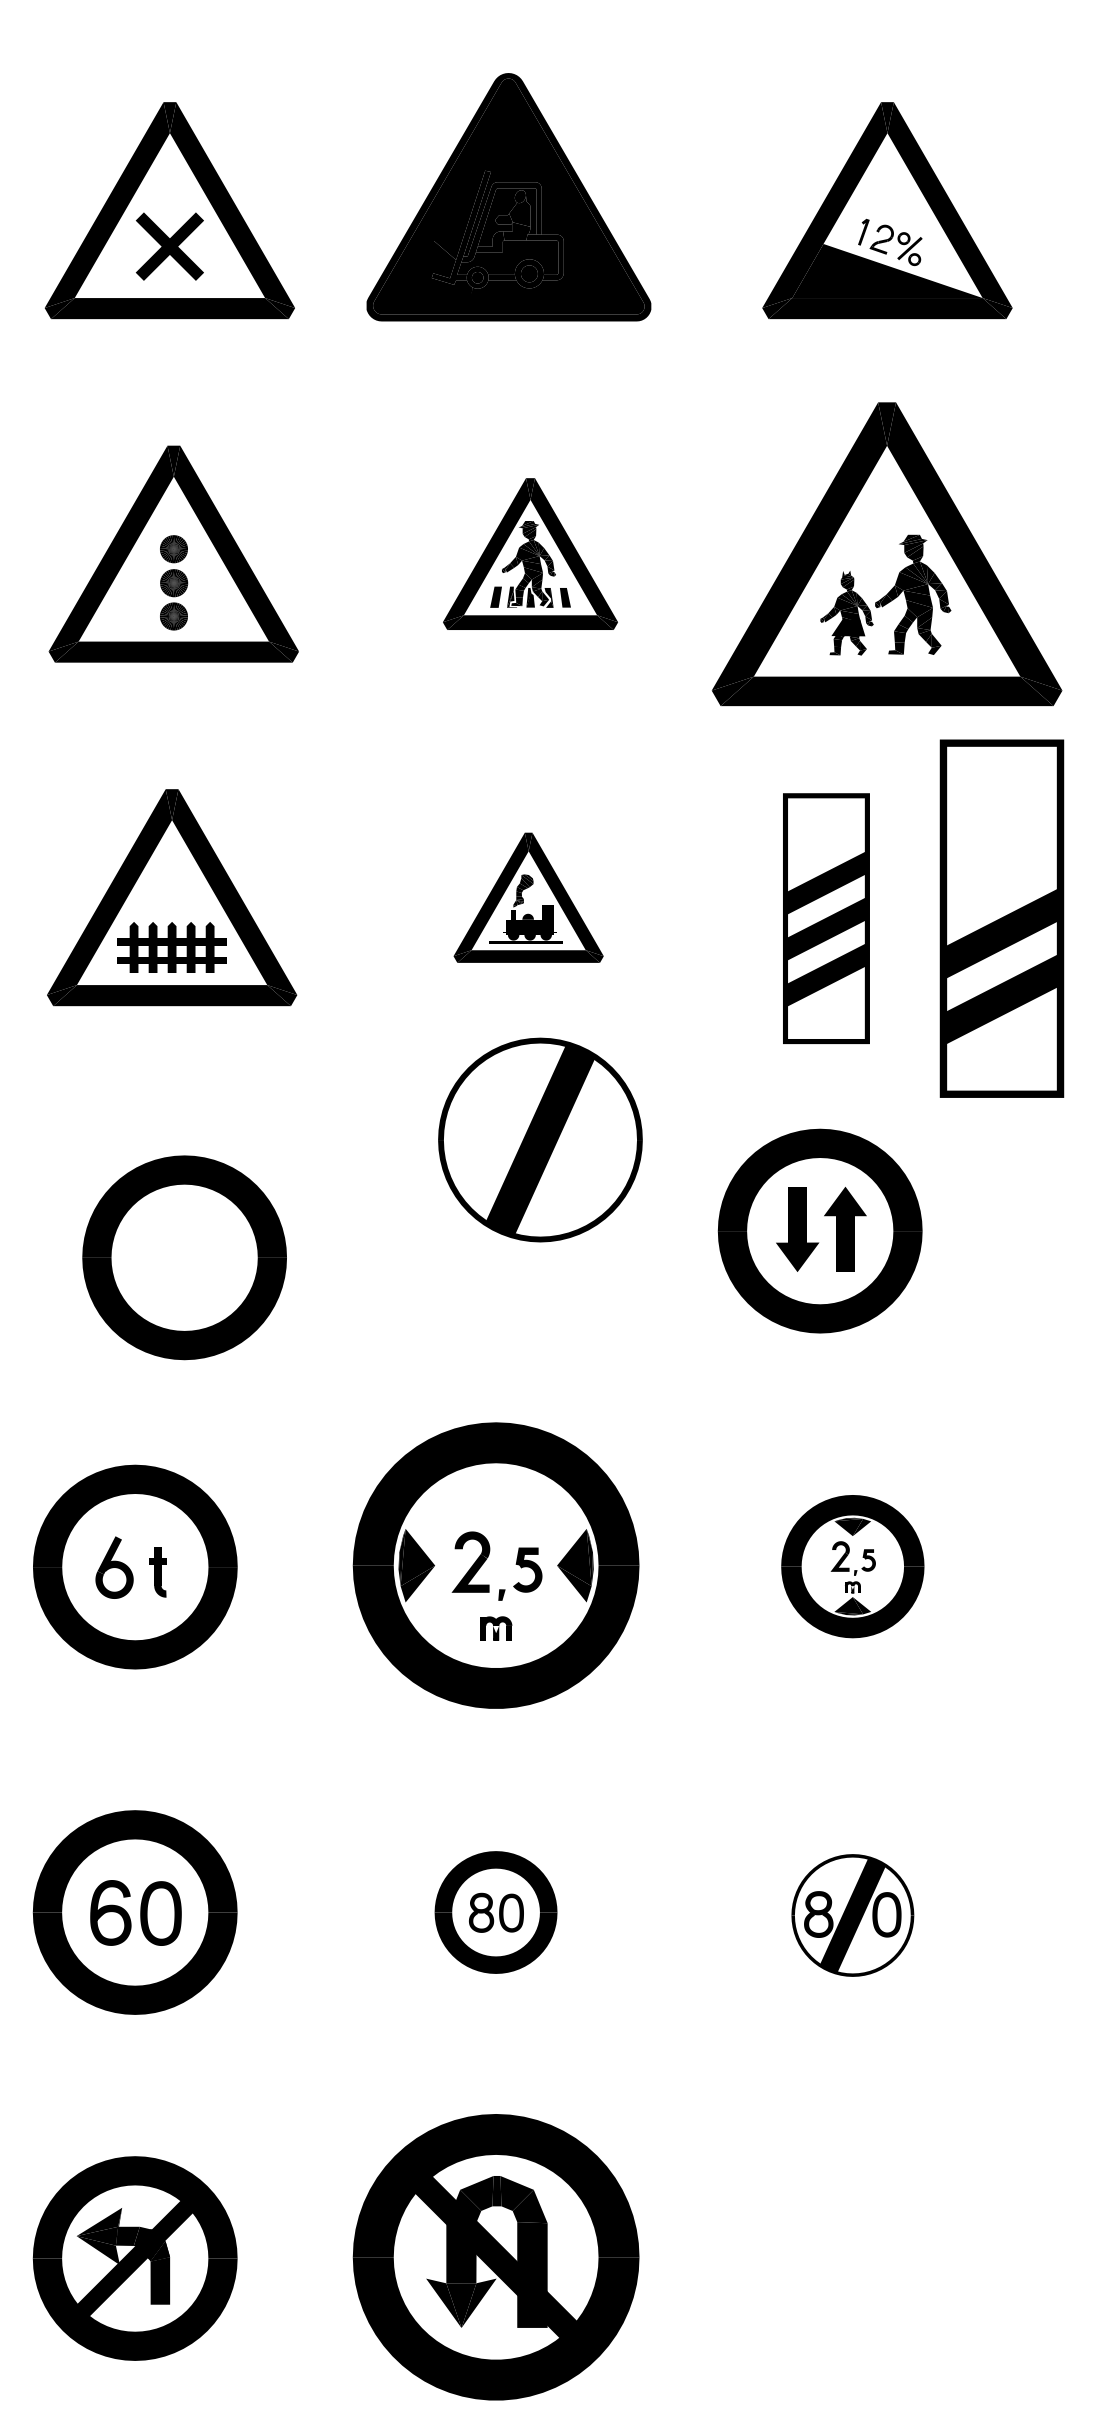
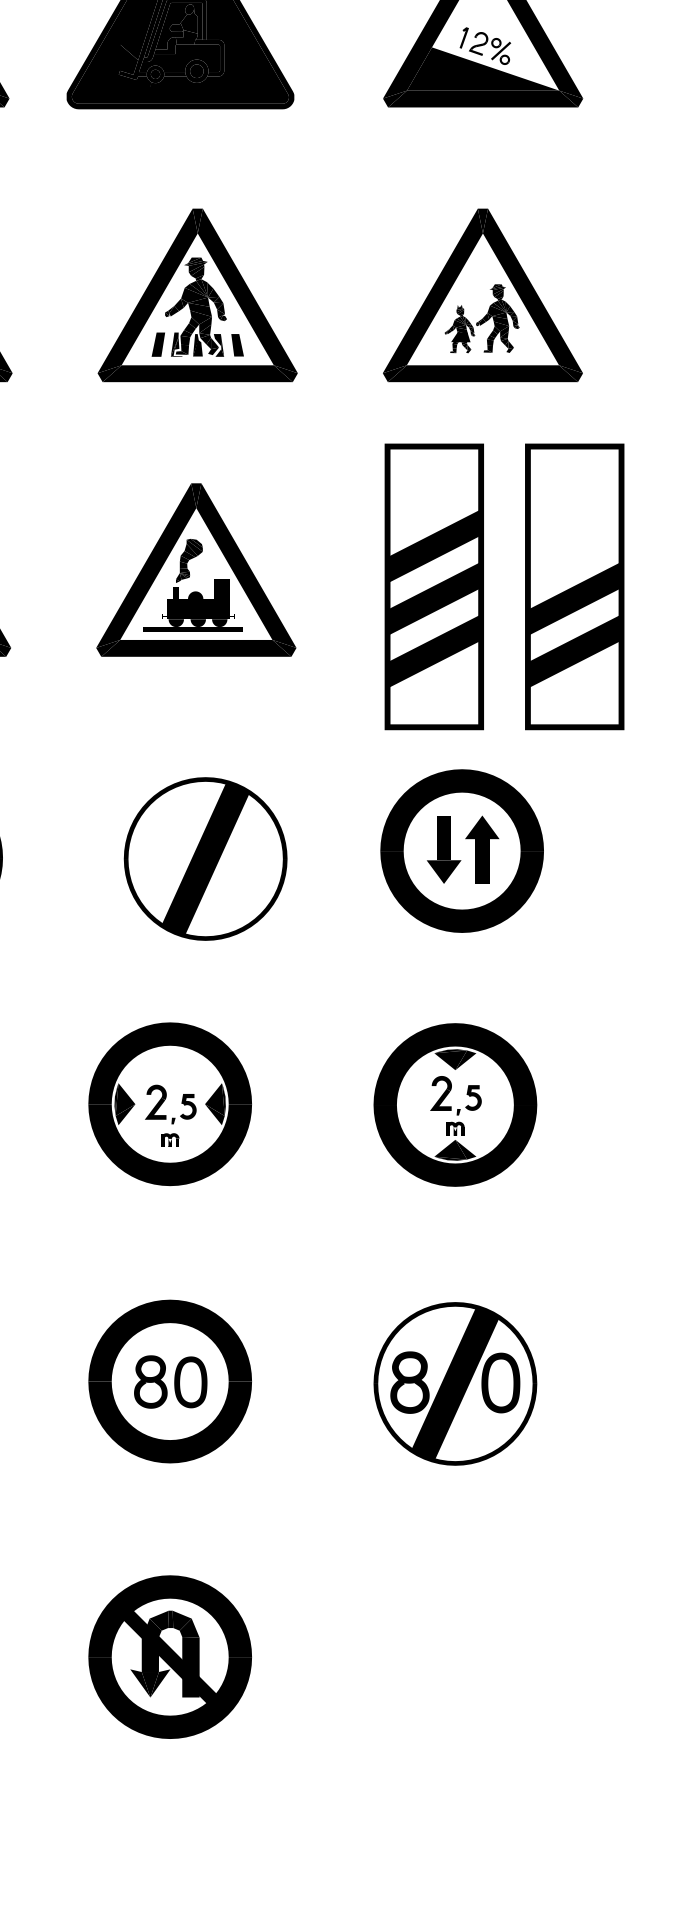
part: (530, 553) -> (197, 294), size x1.43
part: (887, 553) -> (483, 294), size x0.71
part: (528, 897) -> (196, 569), size x1.67
part: (826, 918) -> (434, 586), size x1.43
part: (540, 1139) -> (205, 858), moved
part: (819, 1230) -> (461, 850), moved
part: (495, 1565) -> (169, 1104), size x0.71
part: (852, 1566) -> (455, 1104), size x1.43
part: (495, 1912) -> (169, 1381), size x1.67
part: (852, 1915) -> (455, 1383), size x1.67
part: (495, 2256) -> (169, 1656), size x0.71

